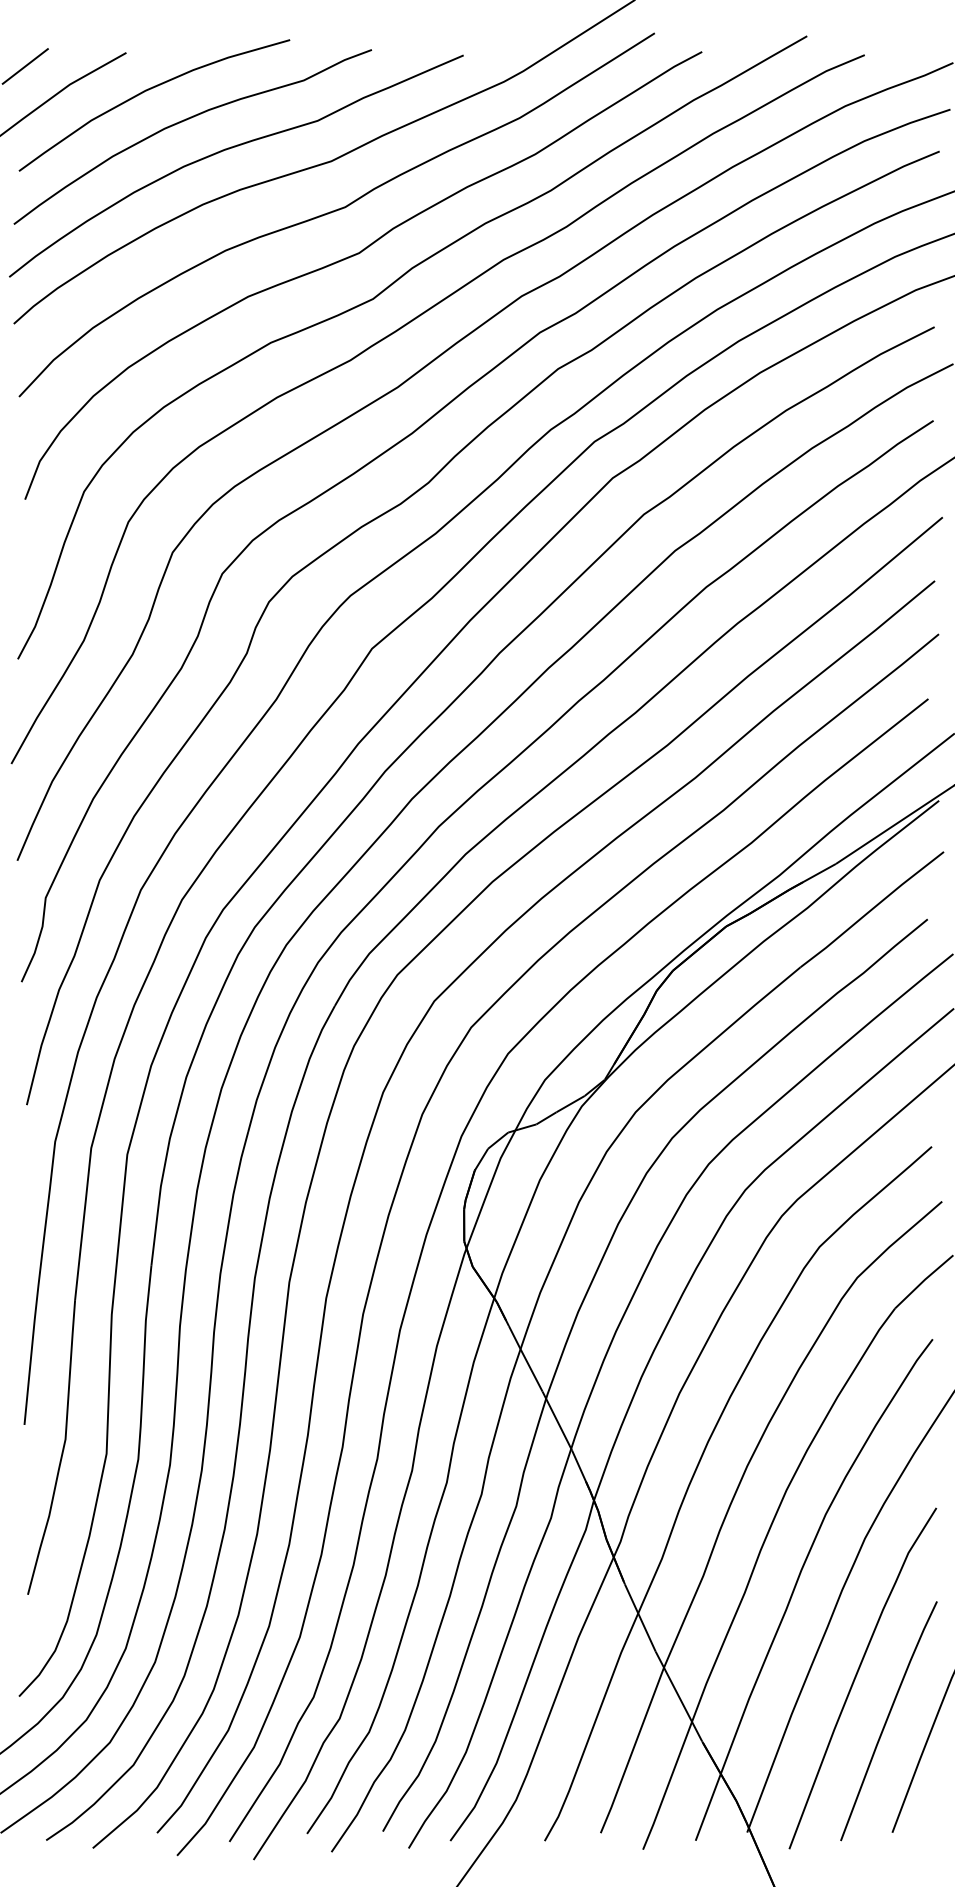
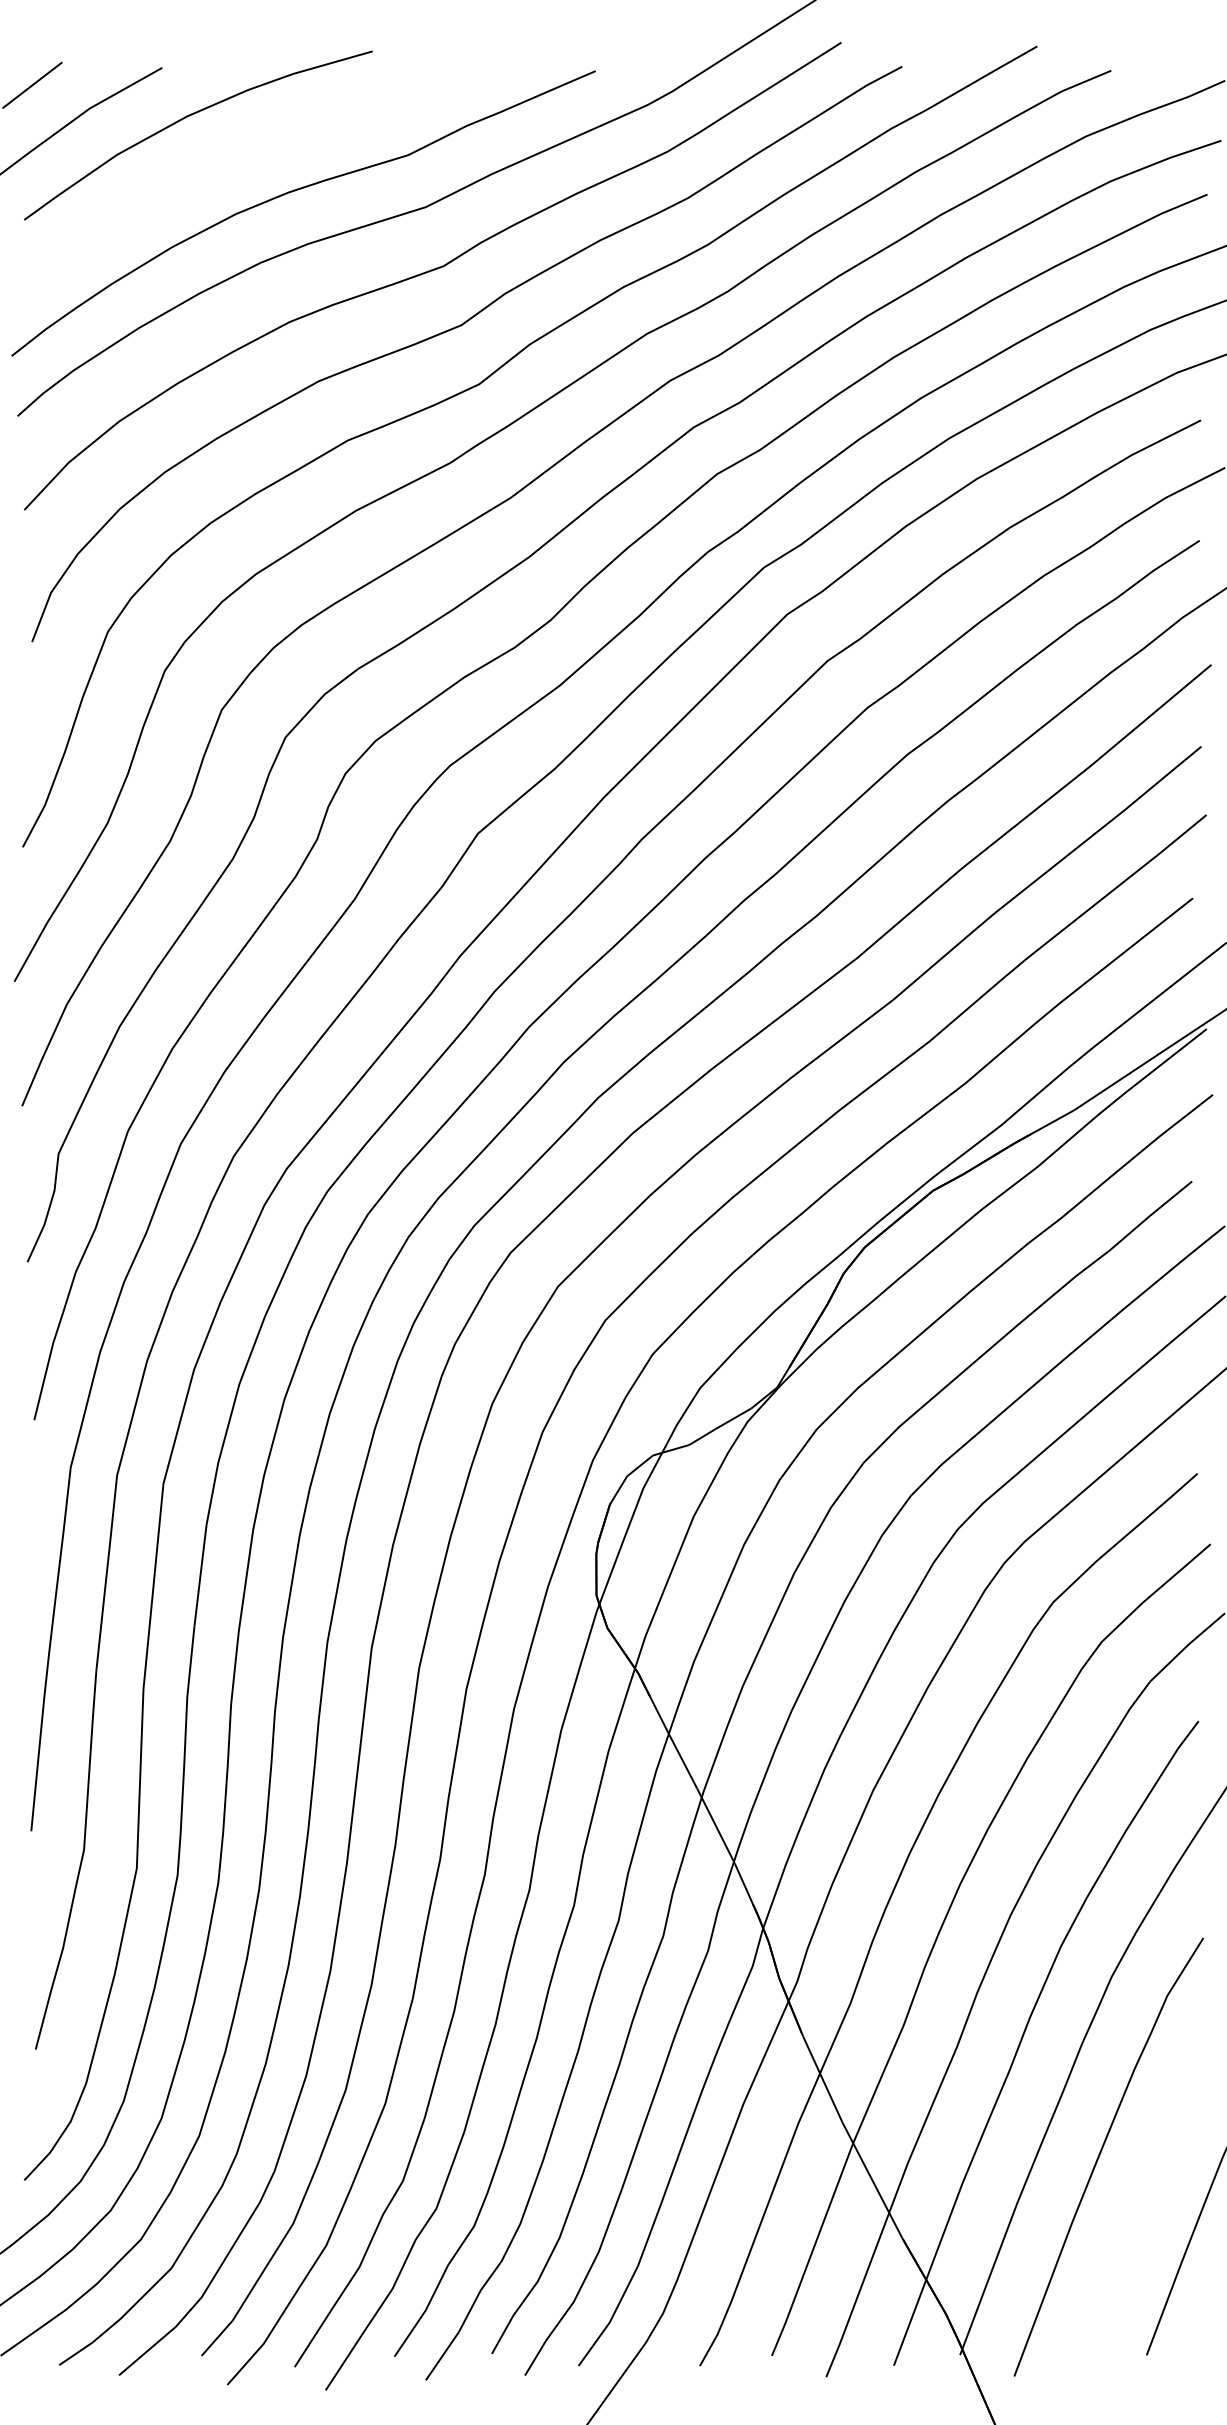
curve: (187, 120) -> (240, 154), removed
curve: (887, 1721) -> (1140, 2212), removed

